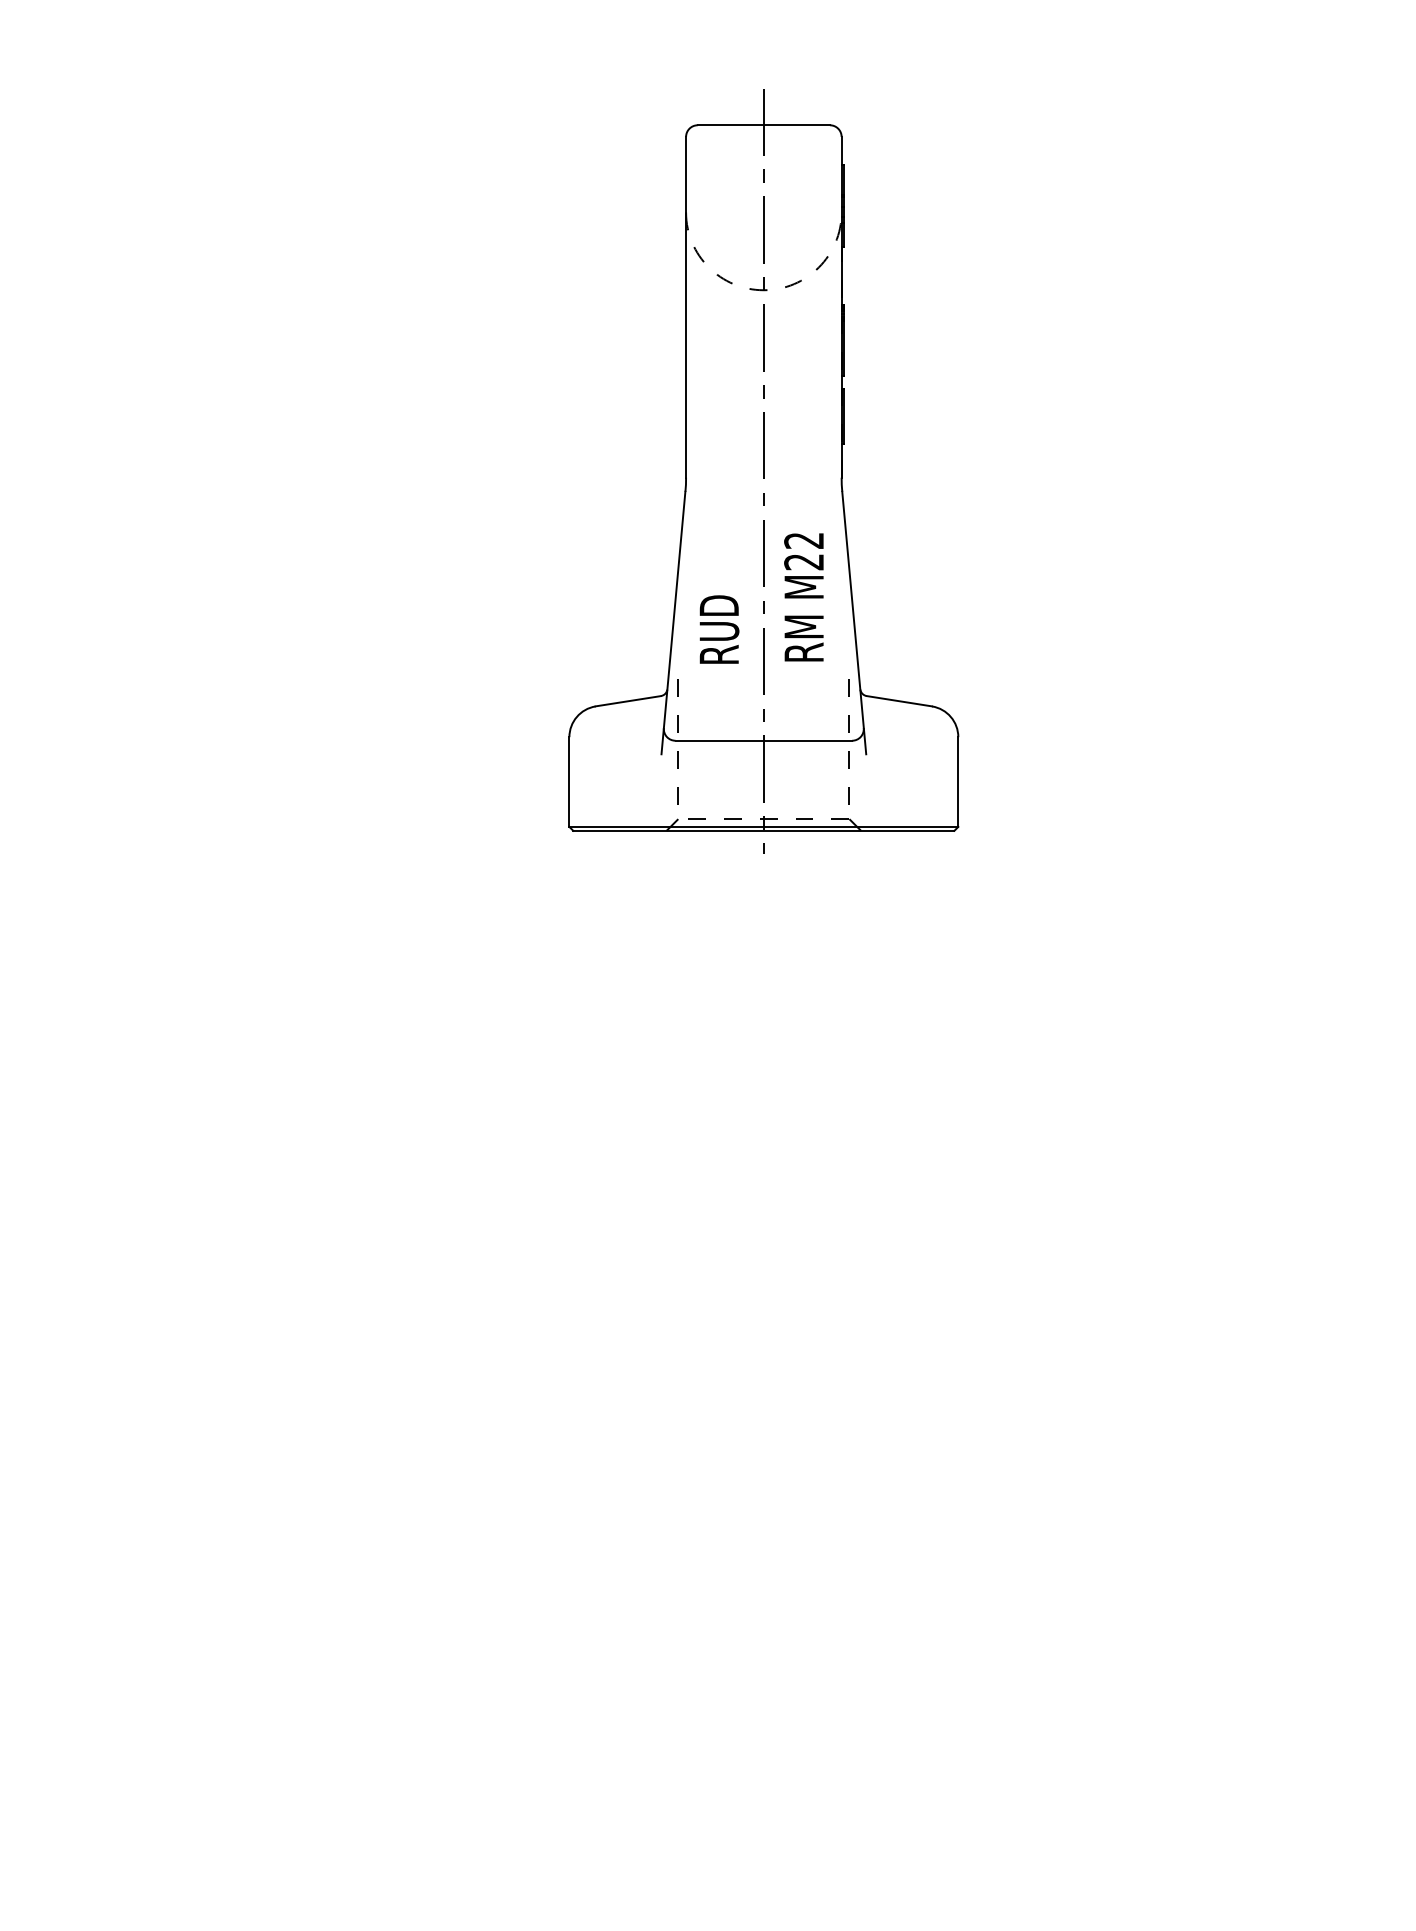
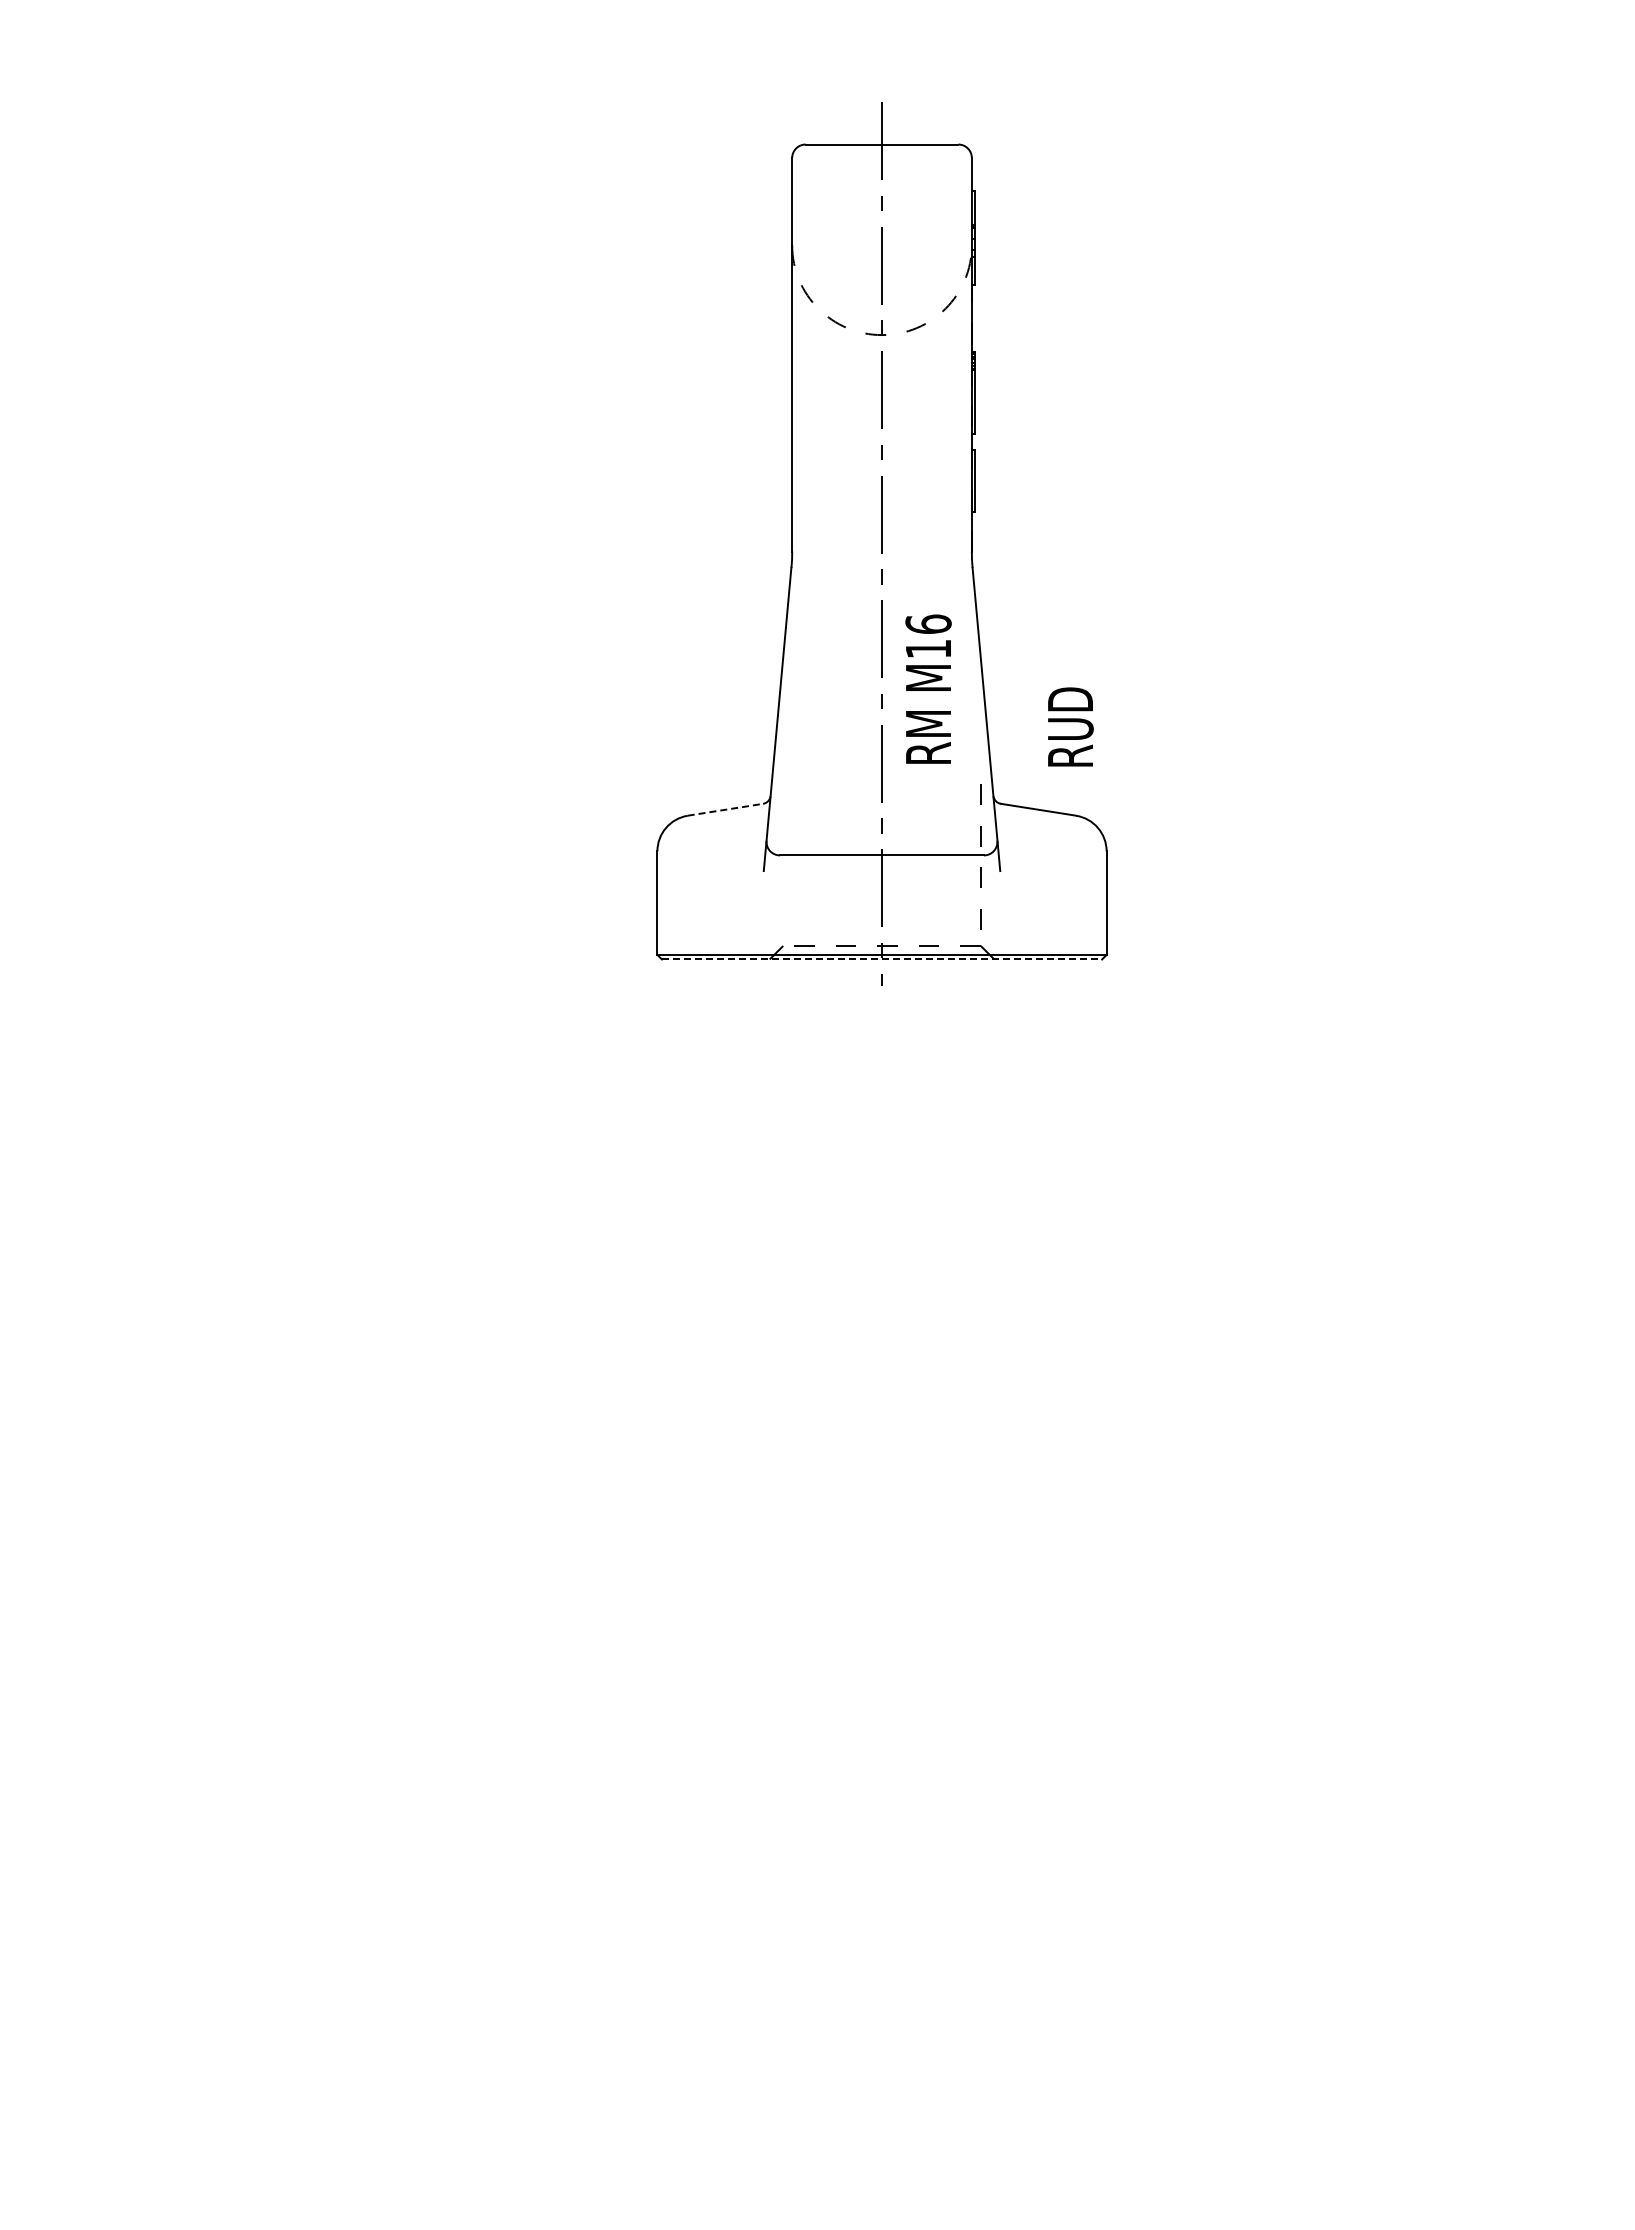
text: (804, 551) -> (928, 636), M22 -> M16
text: (719, 629) -> (1070, 726), moved
line: (628, 700) -> (725, 809), solid -> dashed
line: (677, 733) -> (782, 846), removed
line: (764, 830) -> (882, 959), solid -> dashed

